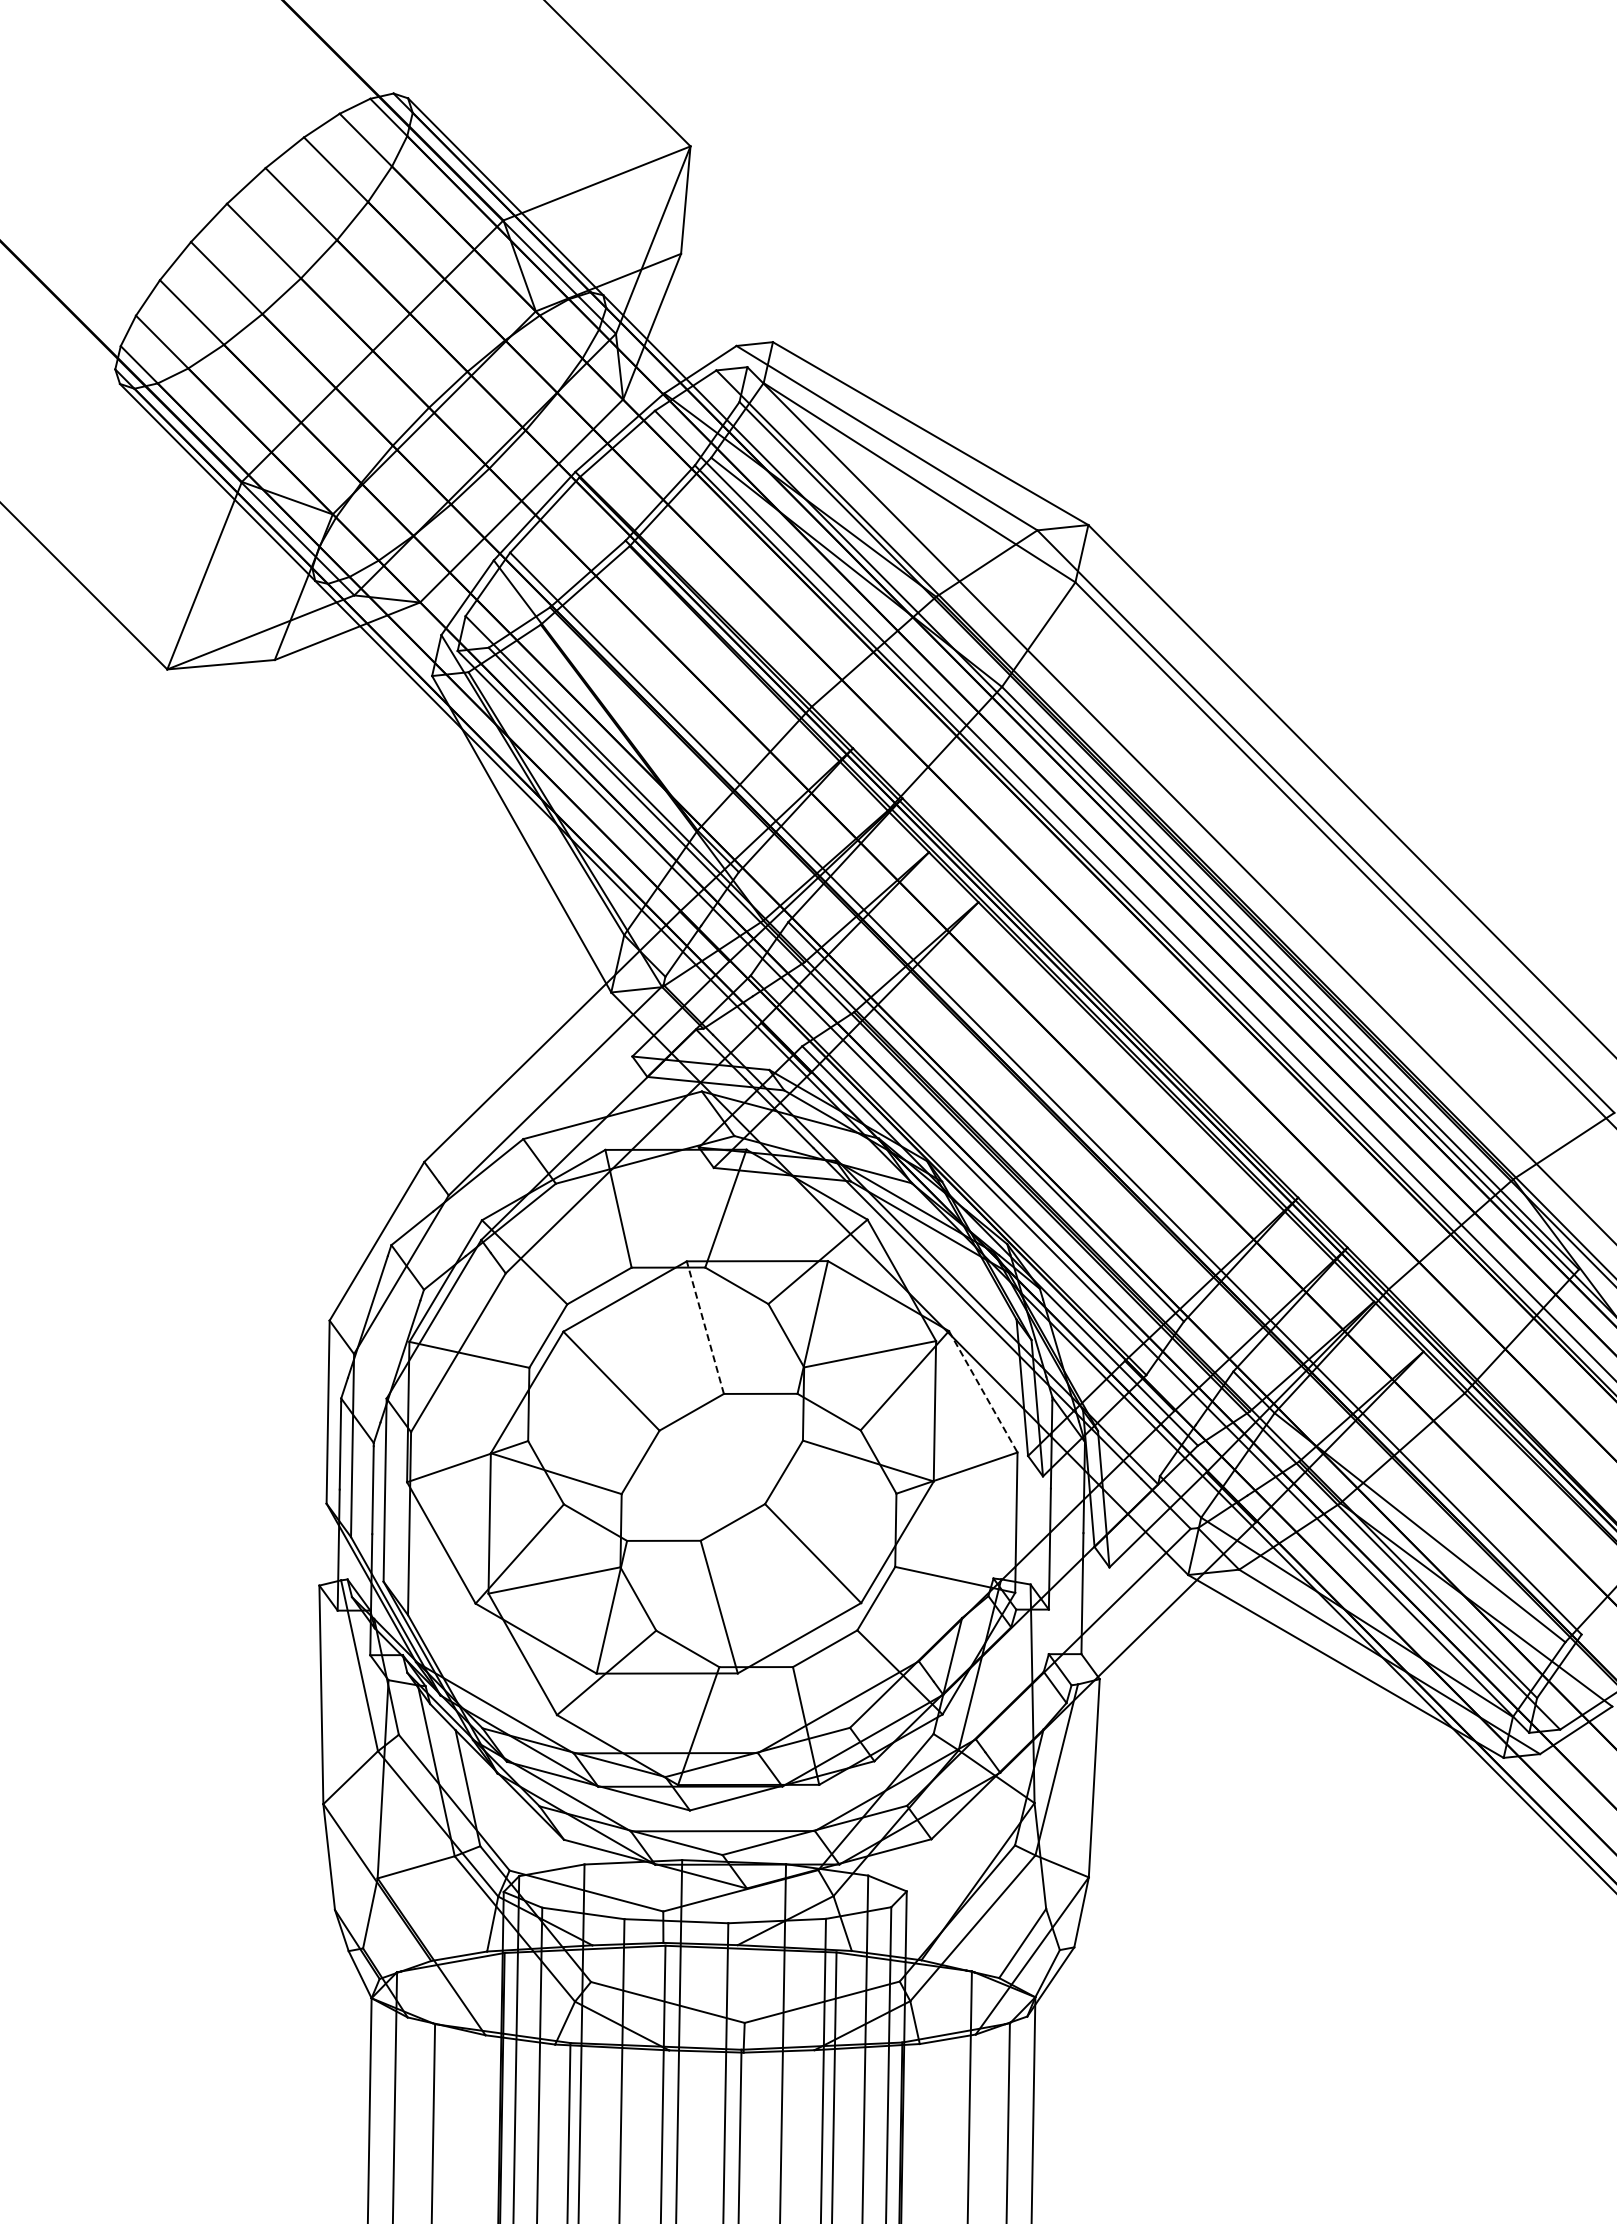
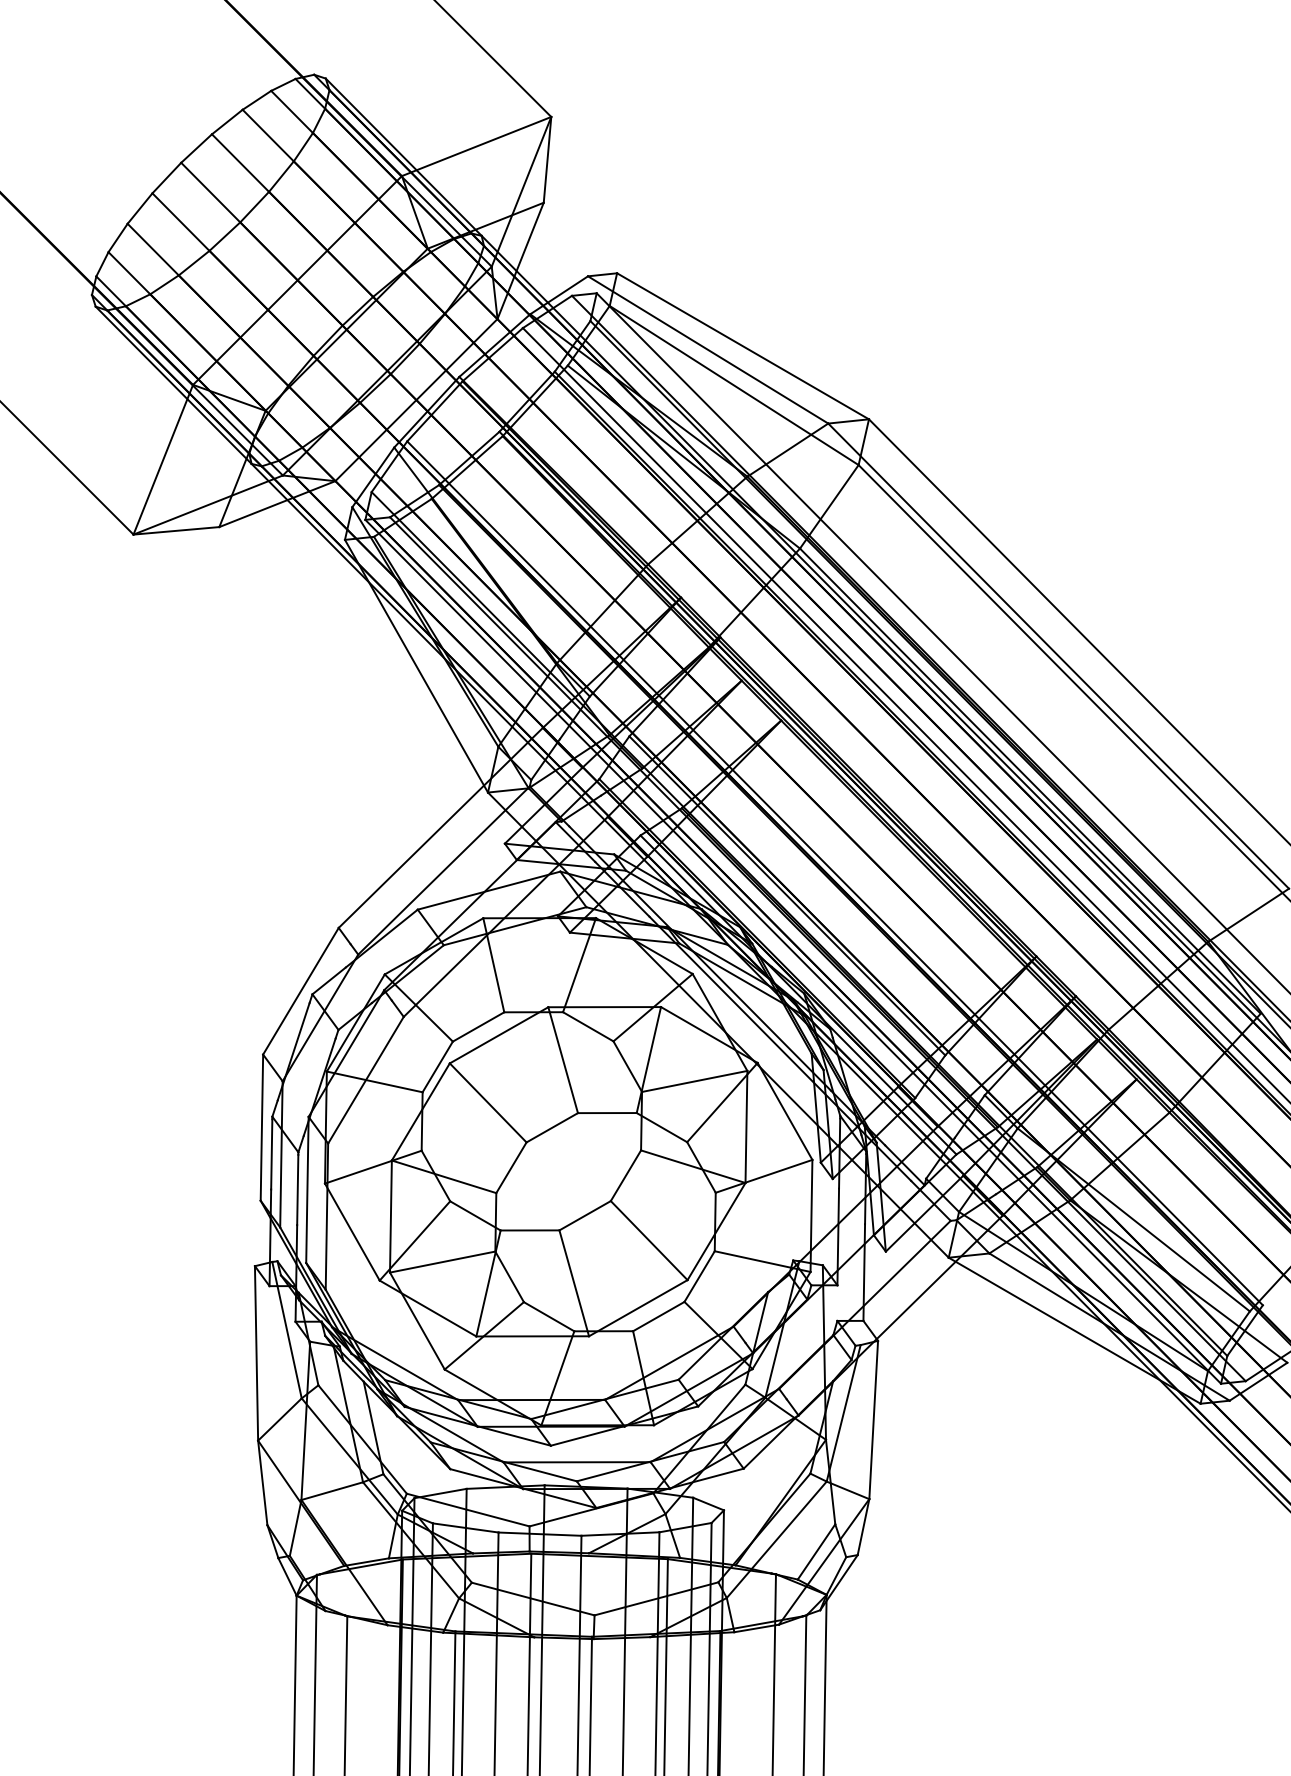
line: (705, 1327) -> (563, 1060), dashed -> solid
line: (983, 1391) -> (785, 1111), dashed -> solid

